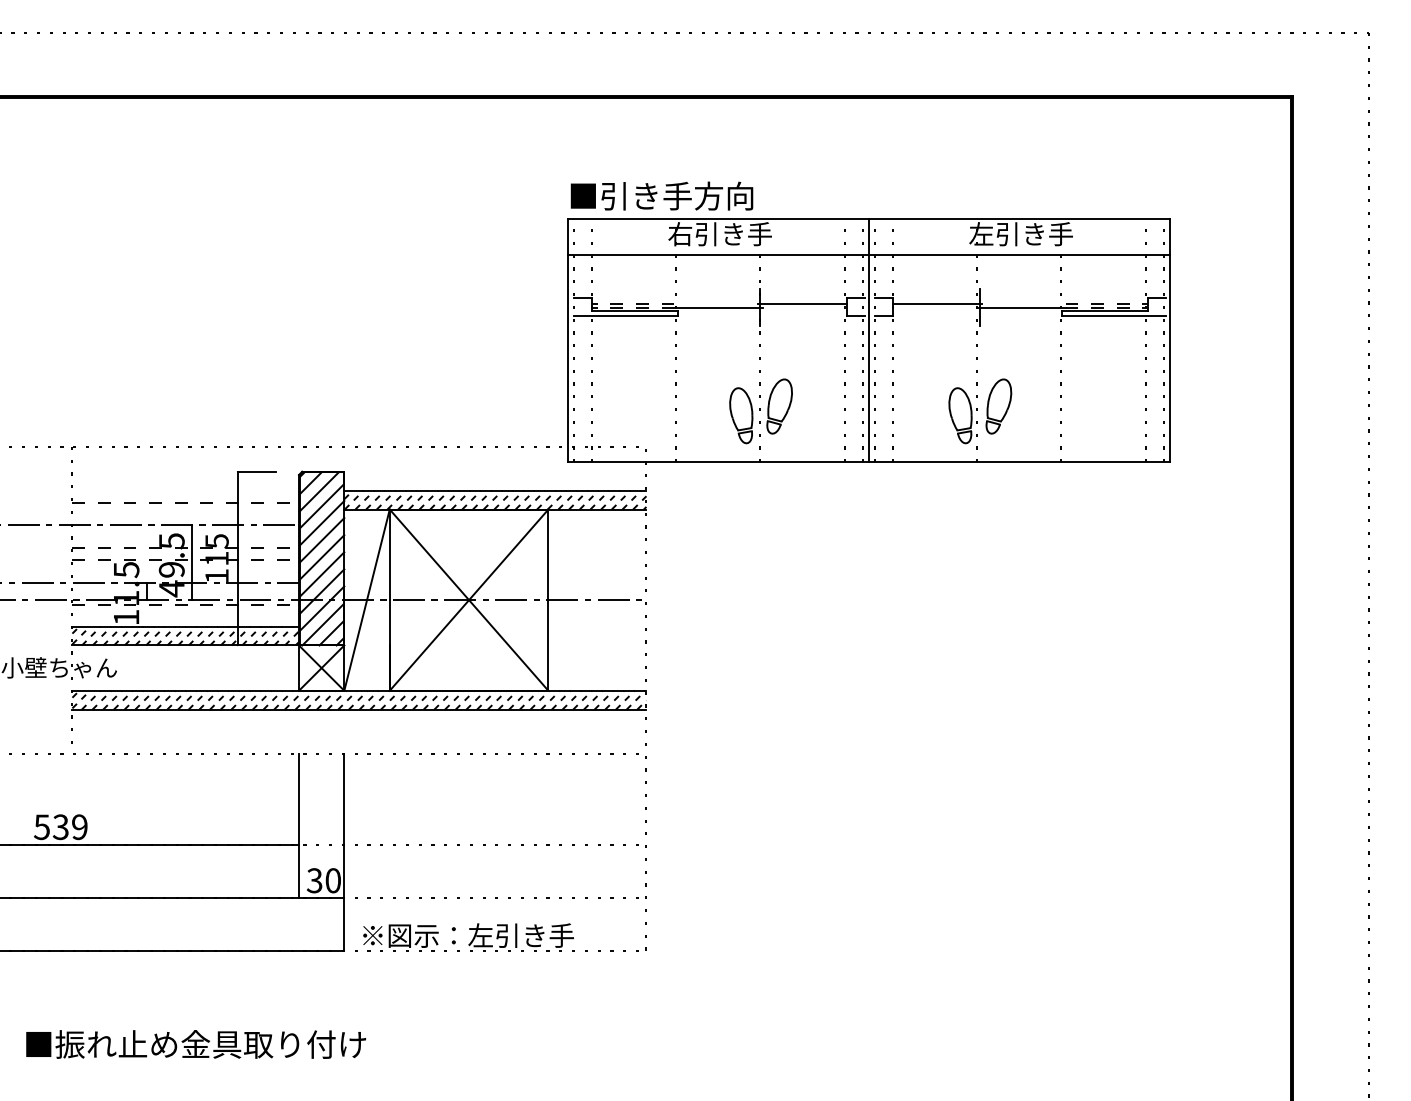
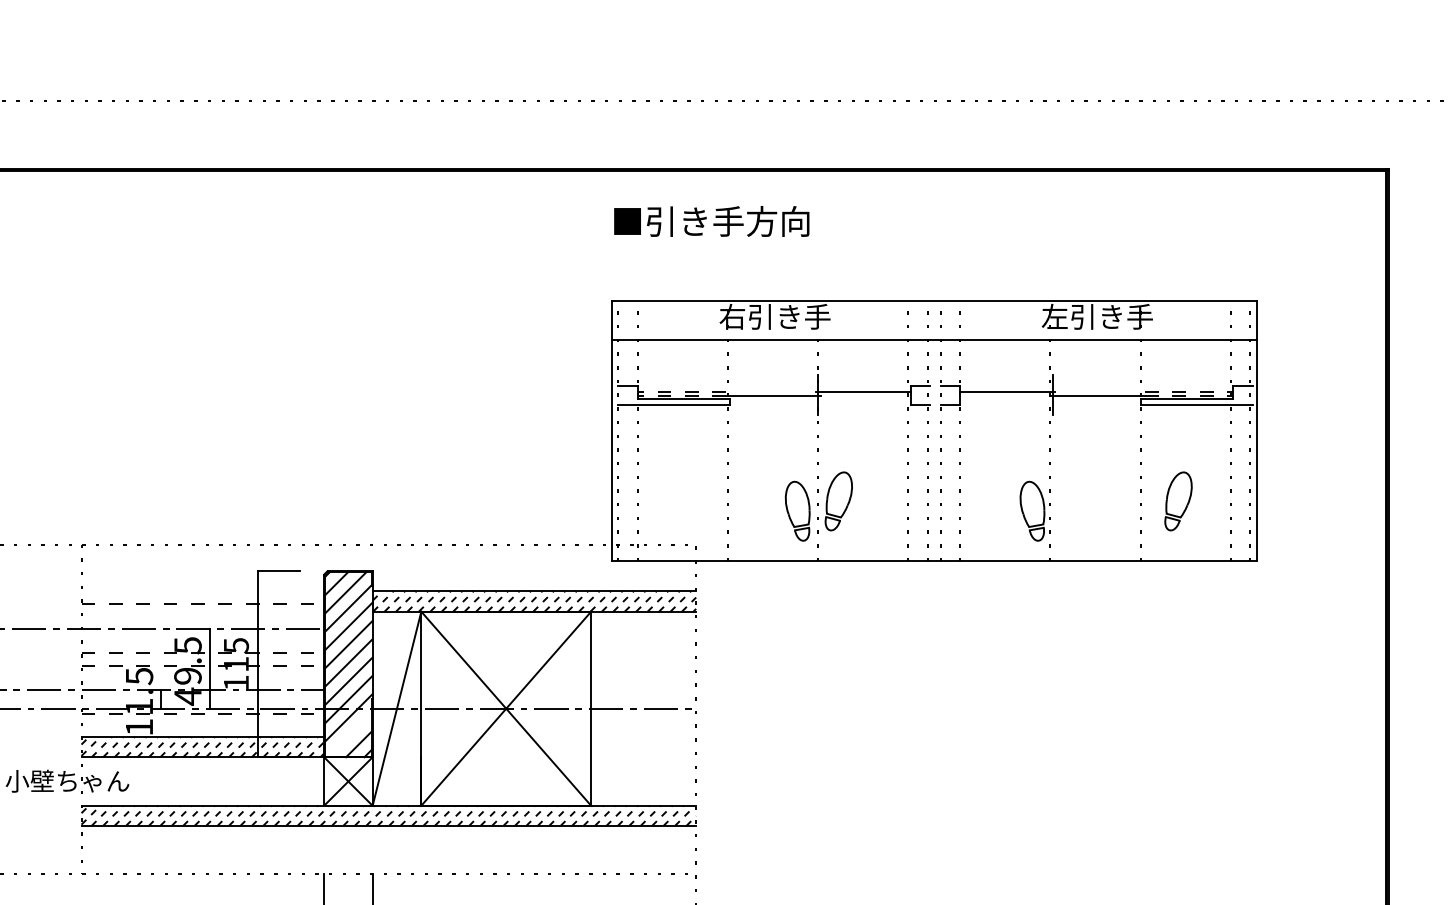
text: (661, 195) -> (711, 220), moved
line: (868, 340) -> (933, 430), removed
part: (998, 406) -> (1178, 501), moved
line: (322, 624) -> (349, 734), removed

